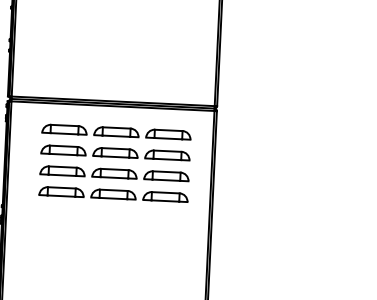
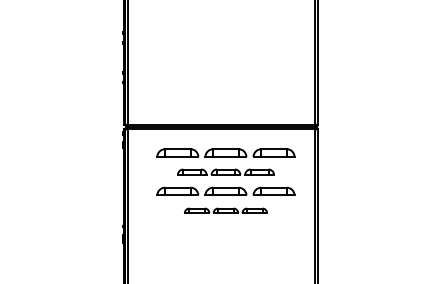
part: (115, 152) -> (225, 171), size x0.7
part: (113, 194) -> (225, 210), size x0.6

